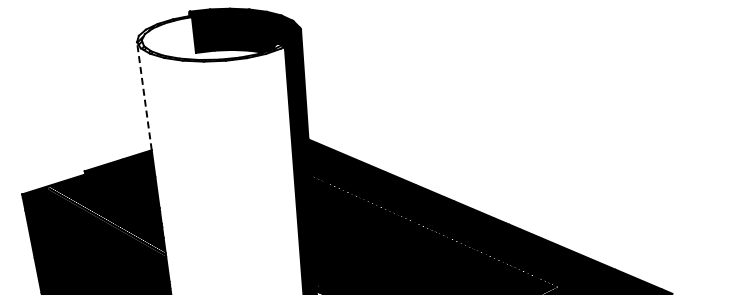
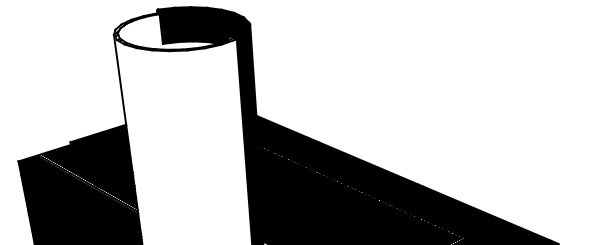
line: (144, 96) -> (120, 80), dashed -> solid

